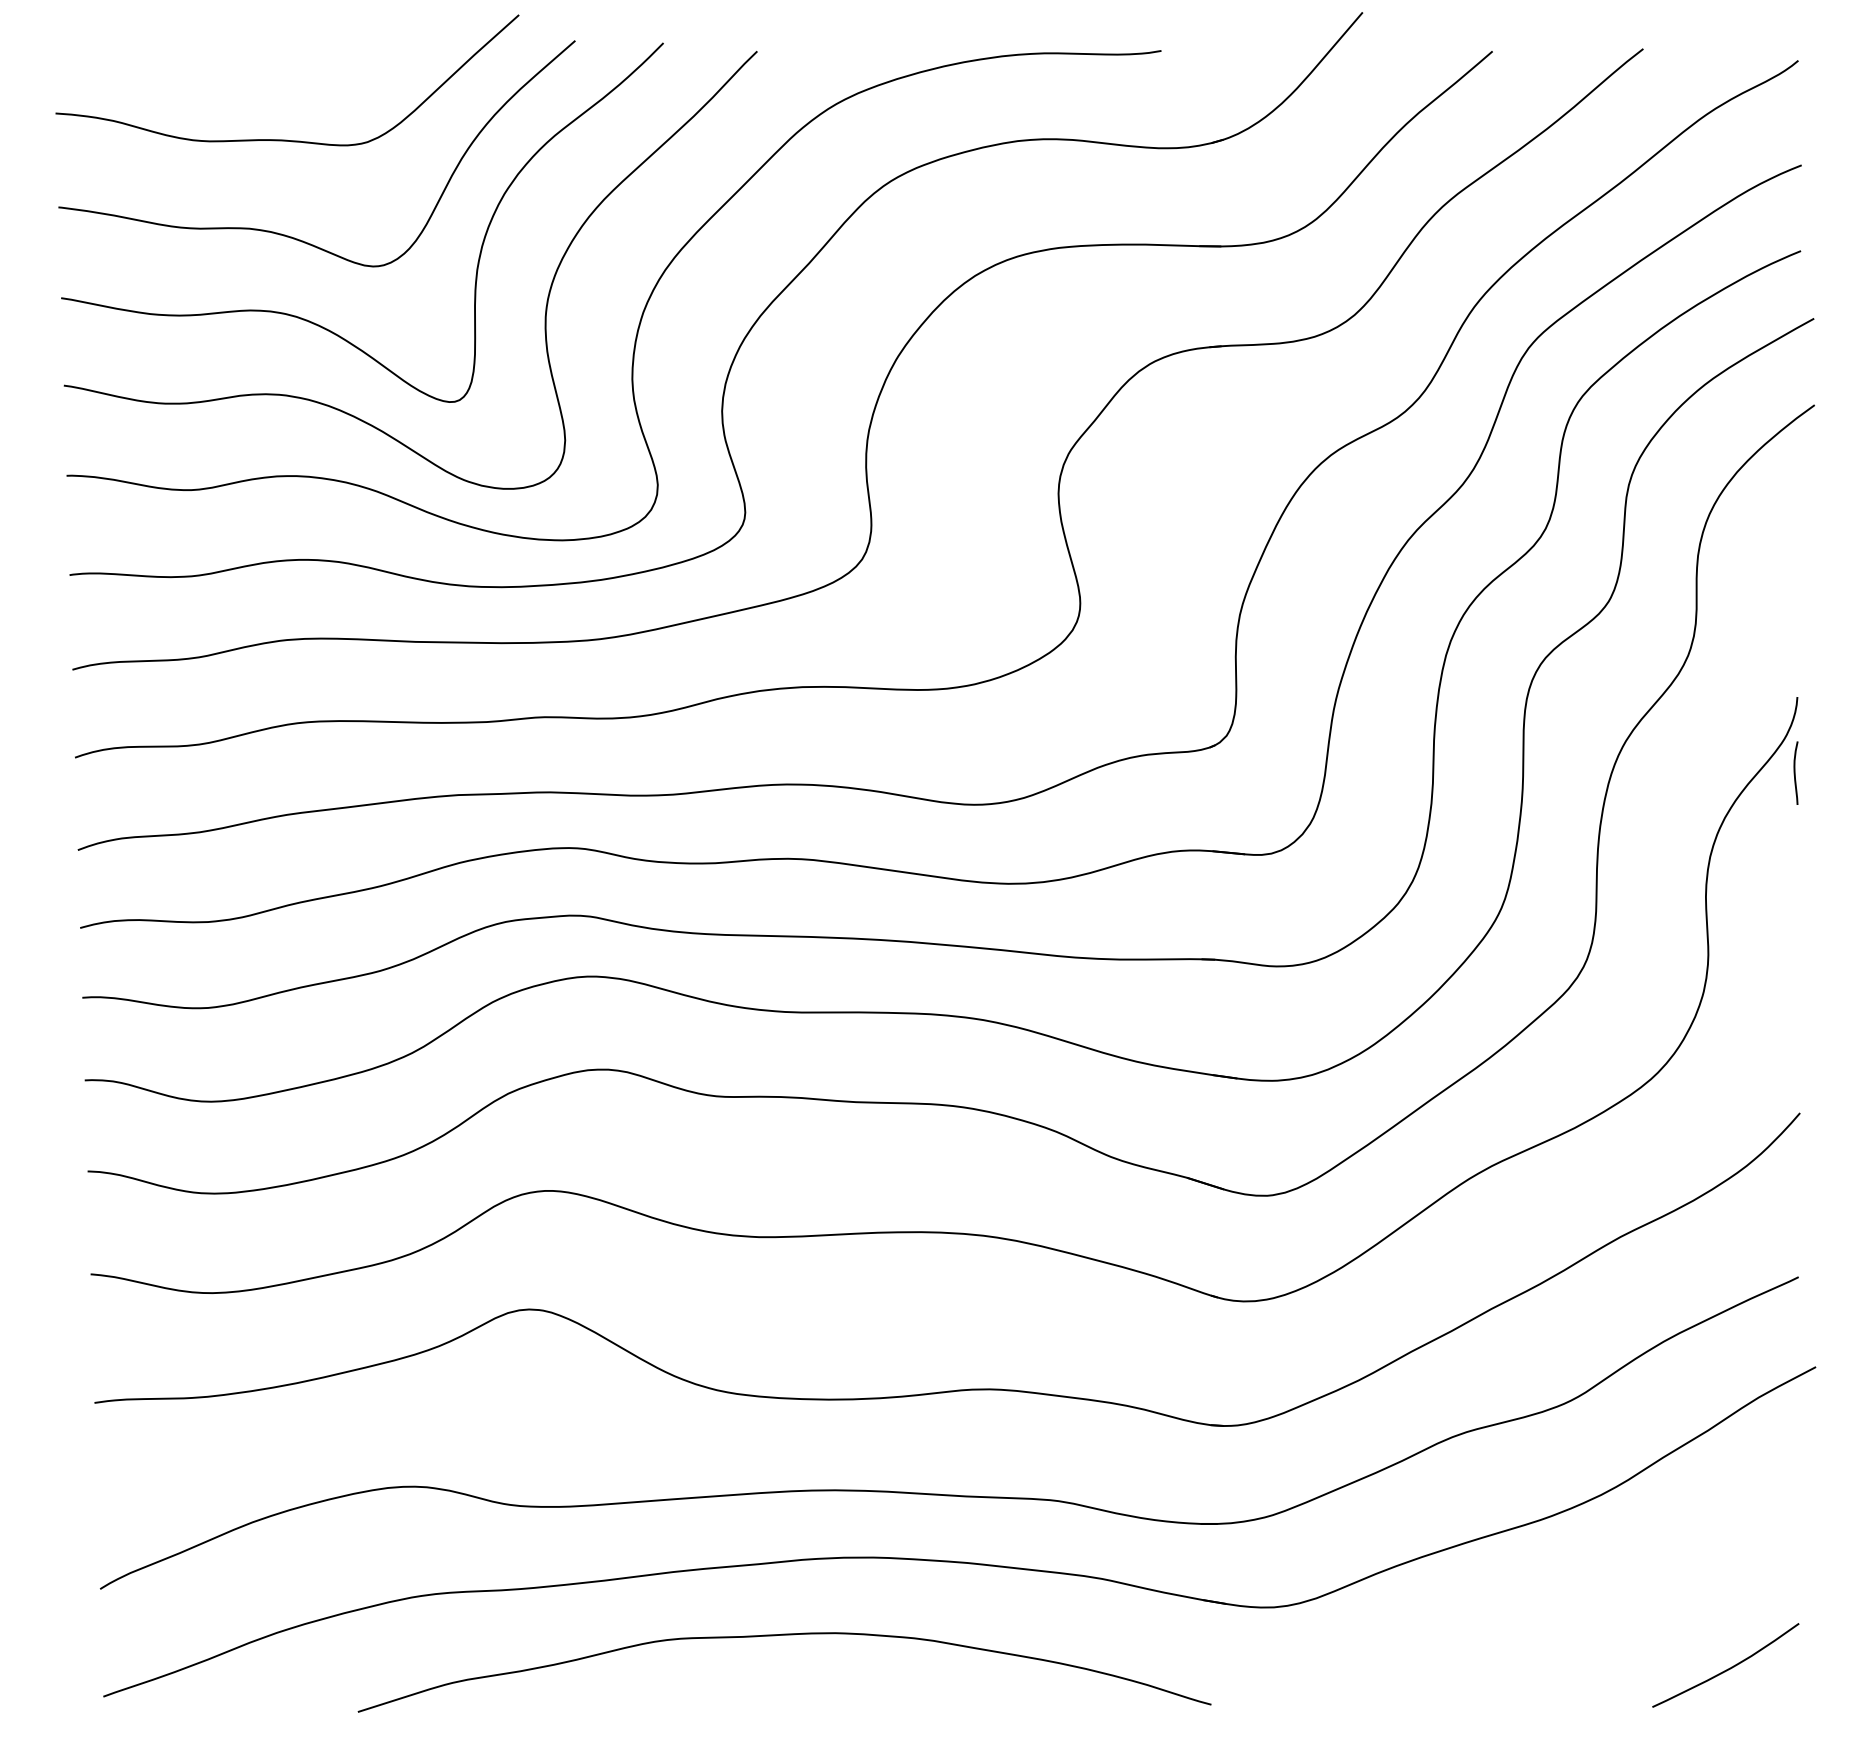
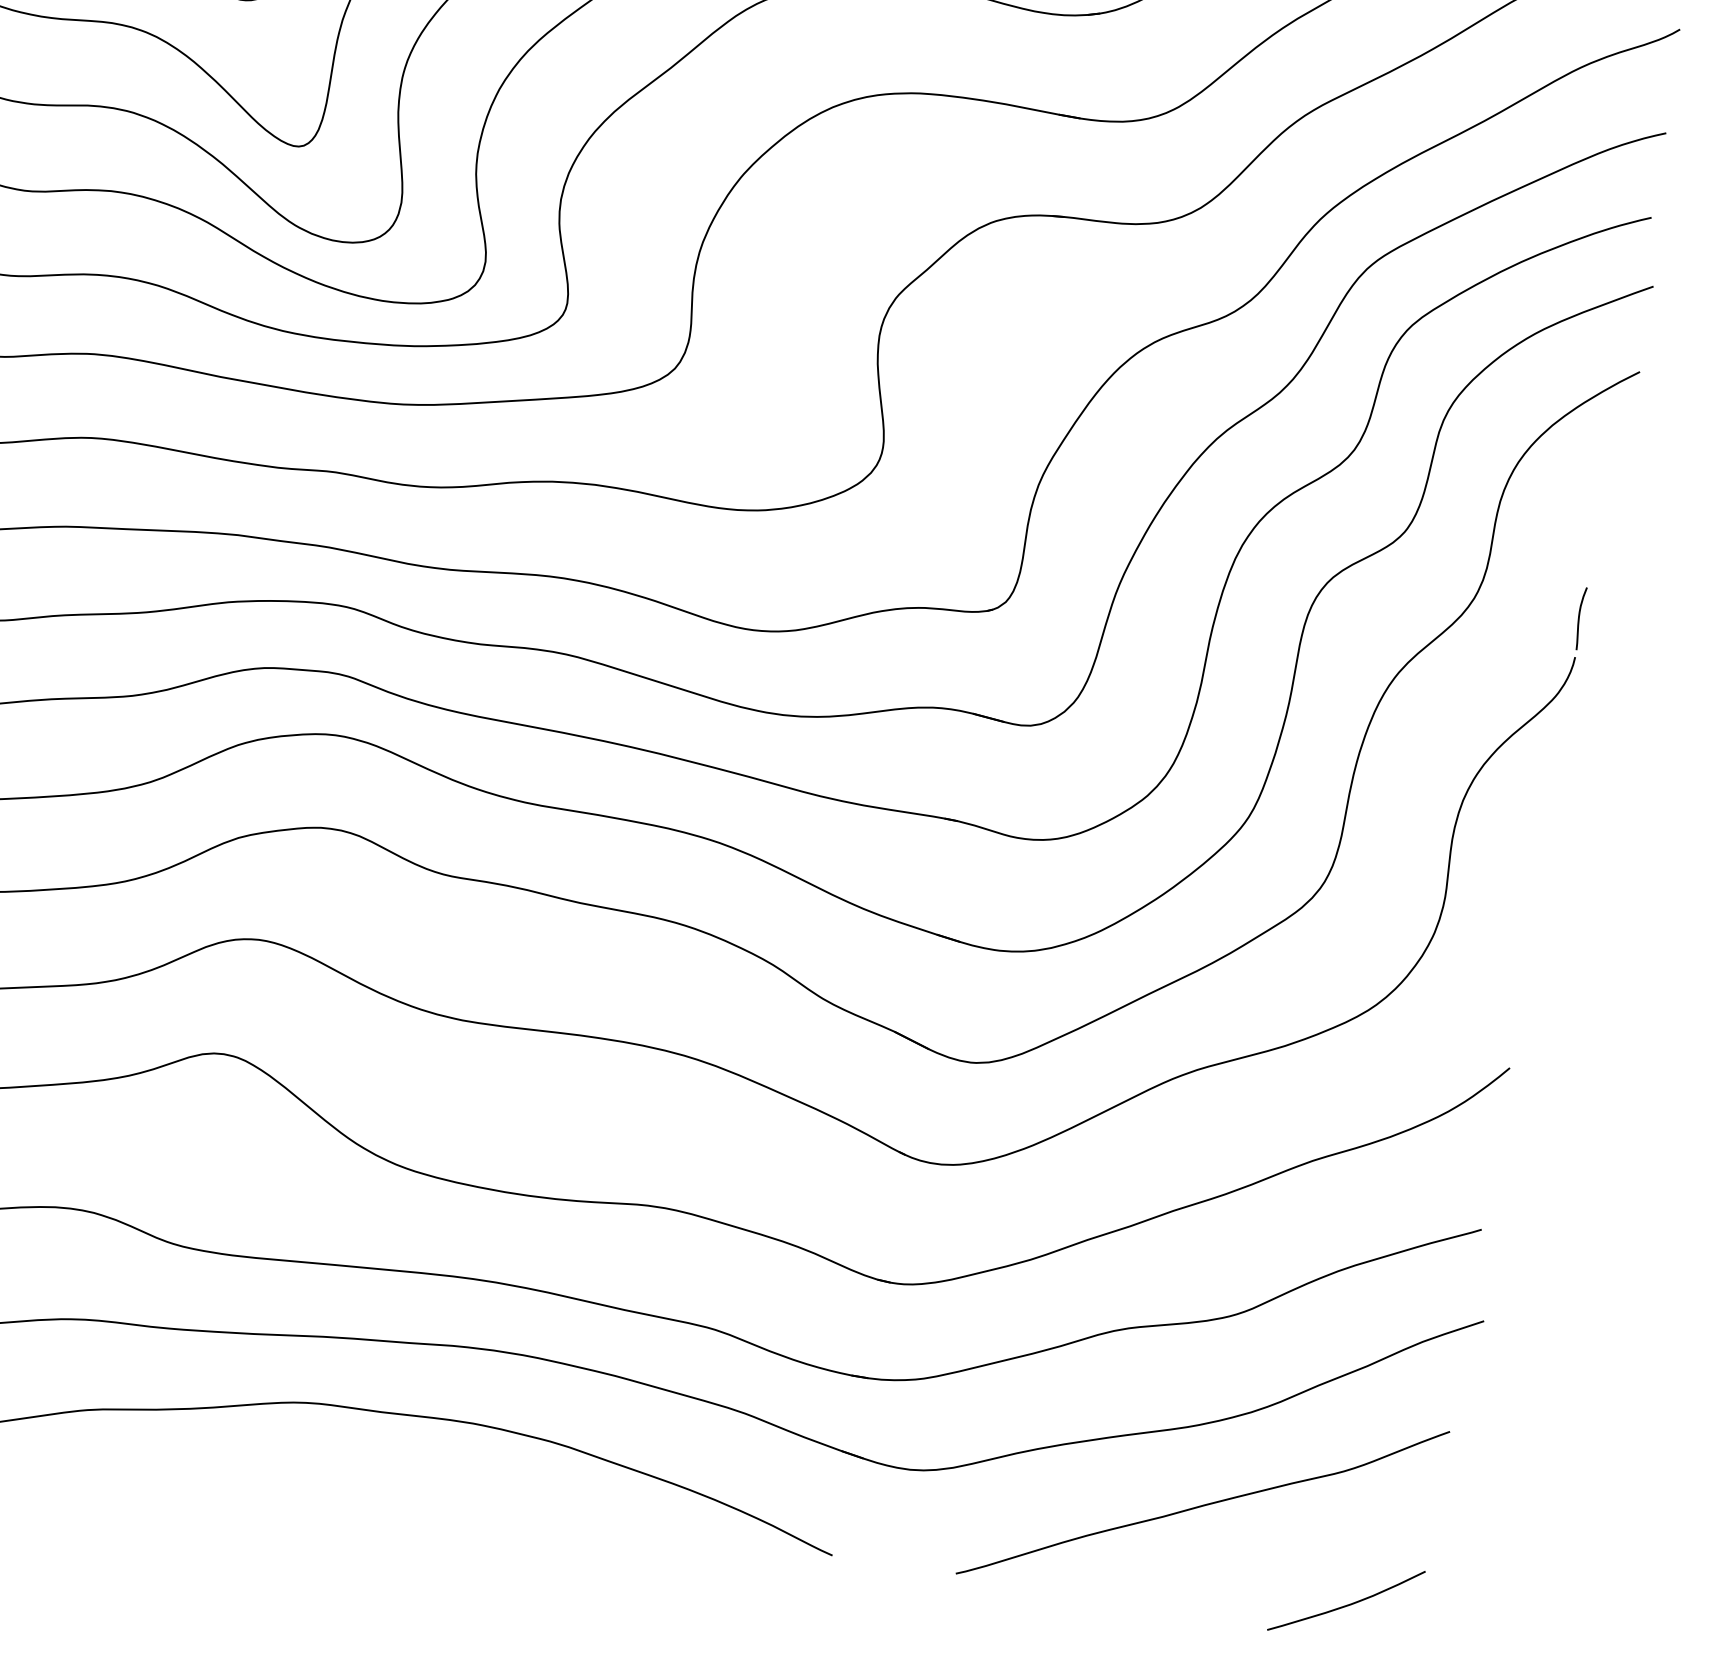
curve: (1795, 772) -> (1579, 617), moved
curve: (1567, 1594) -> (1201, 1504), added

